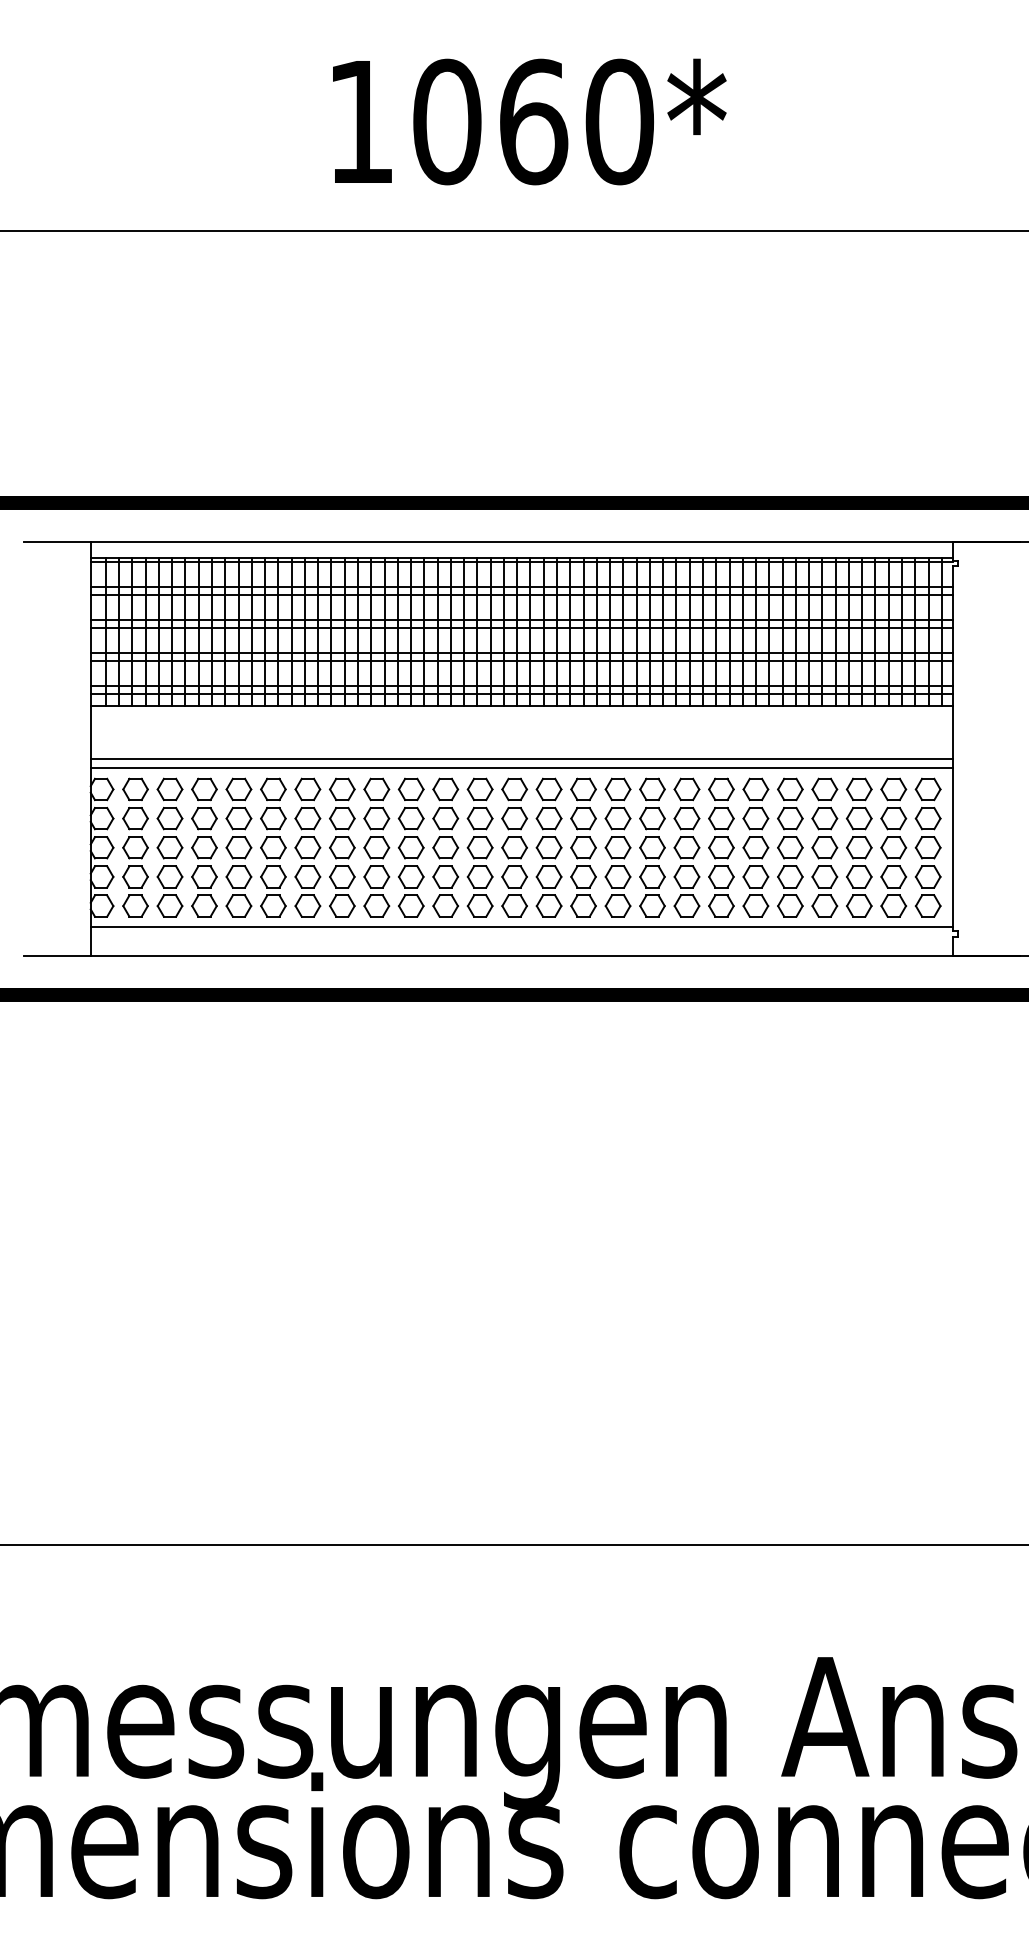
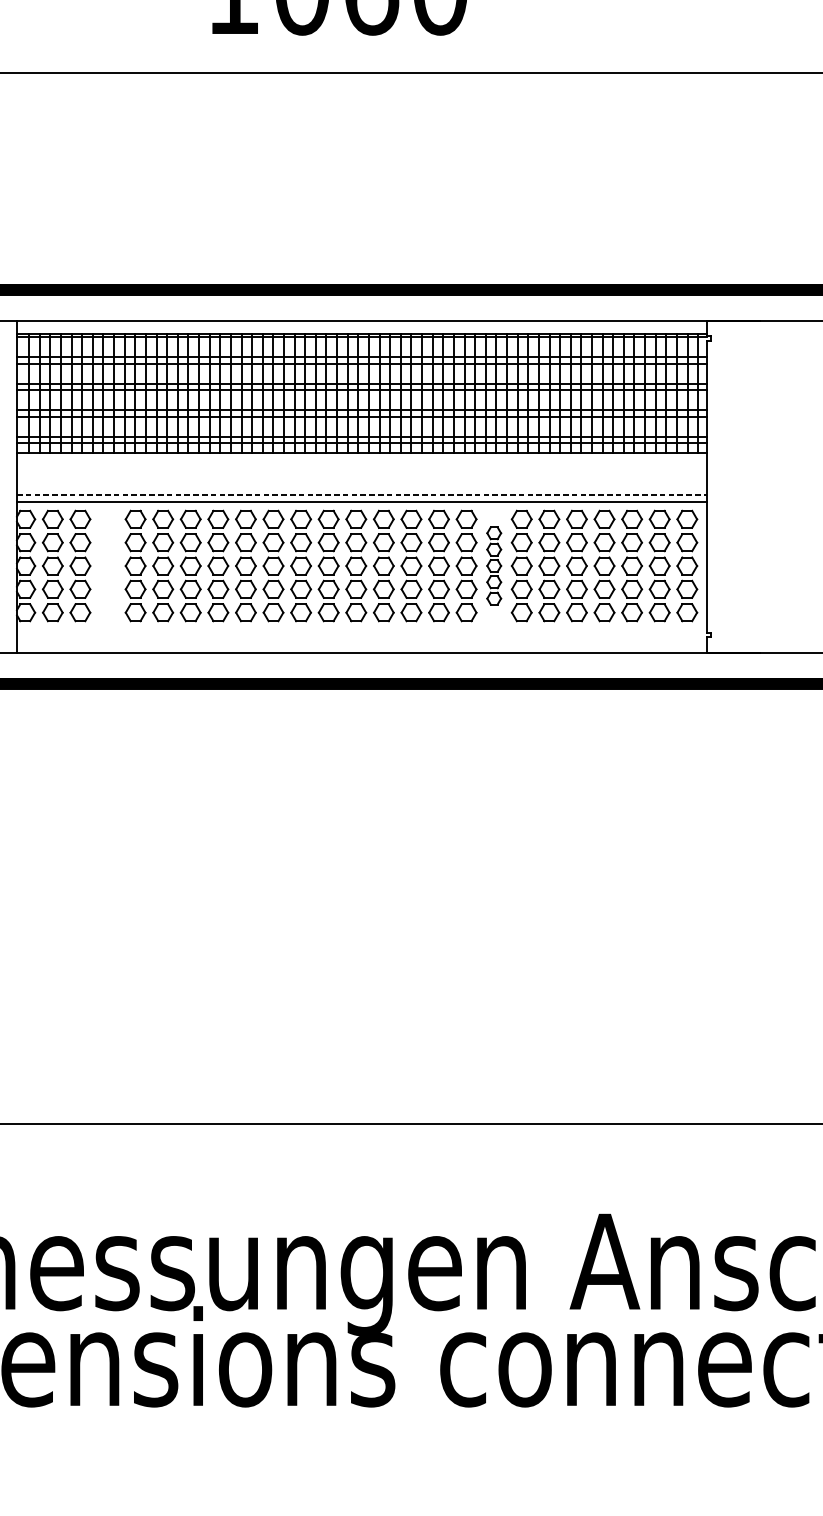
line: (522, 759) -> (362, 495), solid -> dashed
part: (204, 847) -> (108, 565), removed
part: (686, 847) -> (493, 565), size x0.7
line: (521, 927) -> (361, 629), removed

